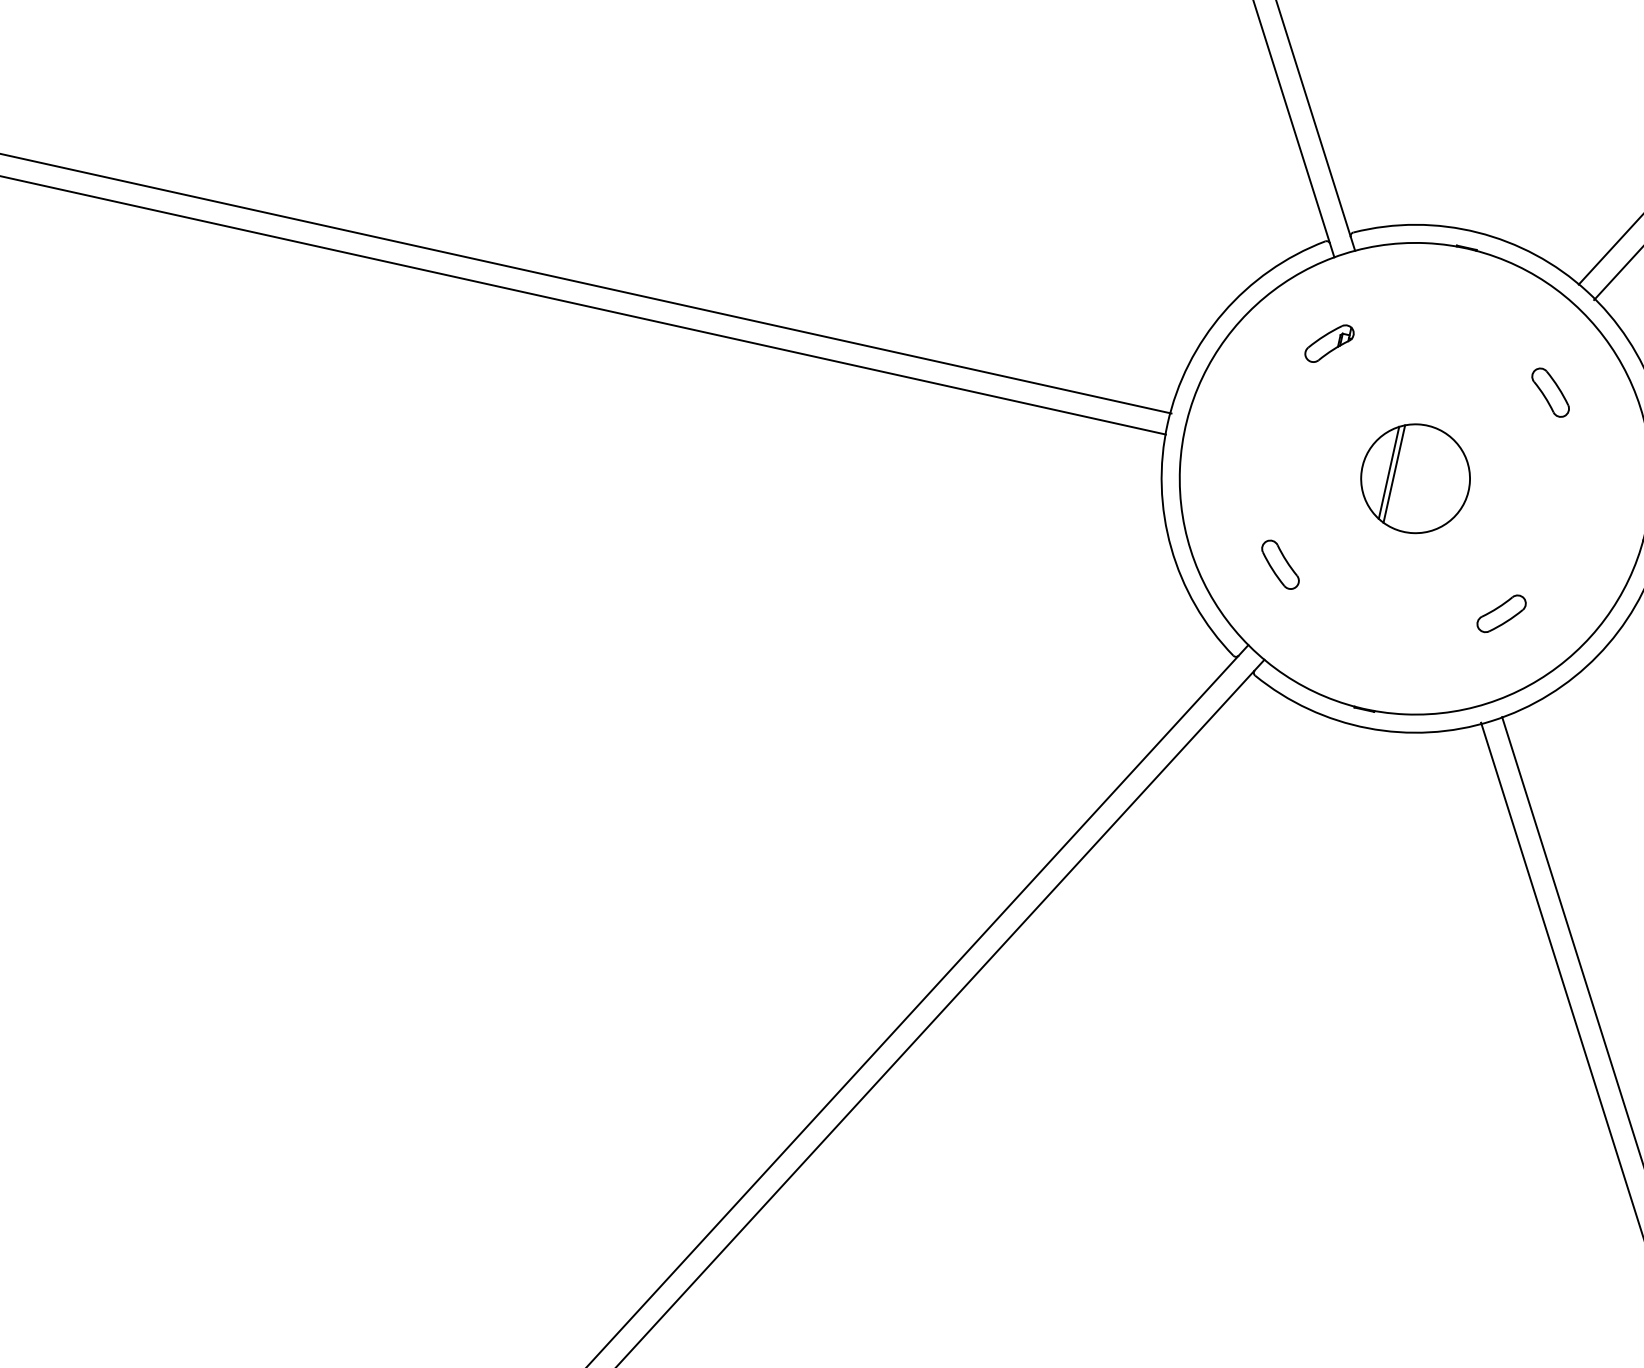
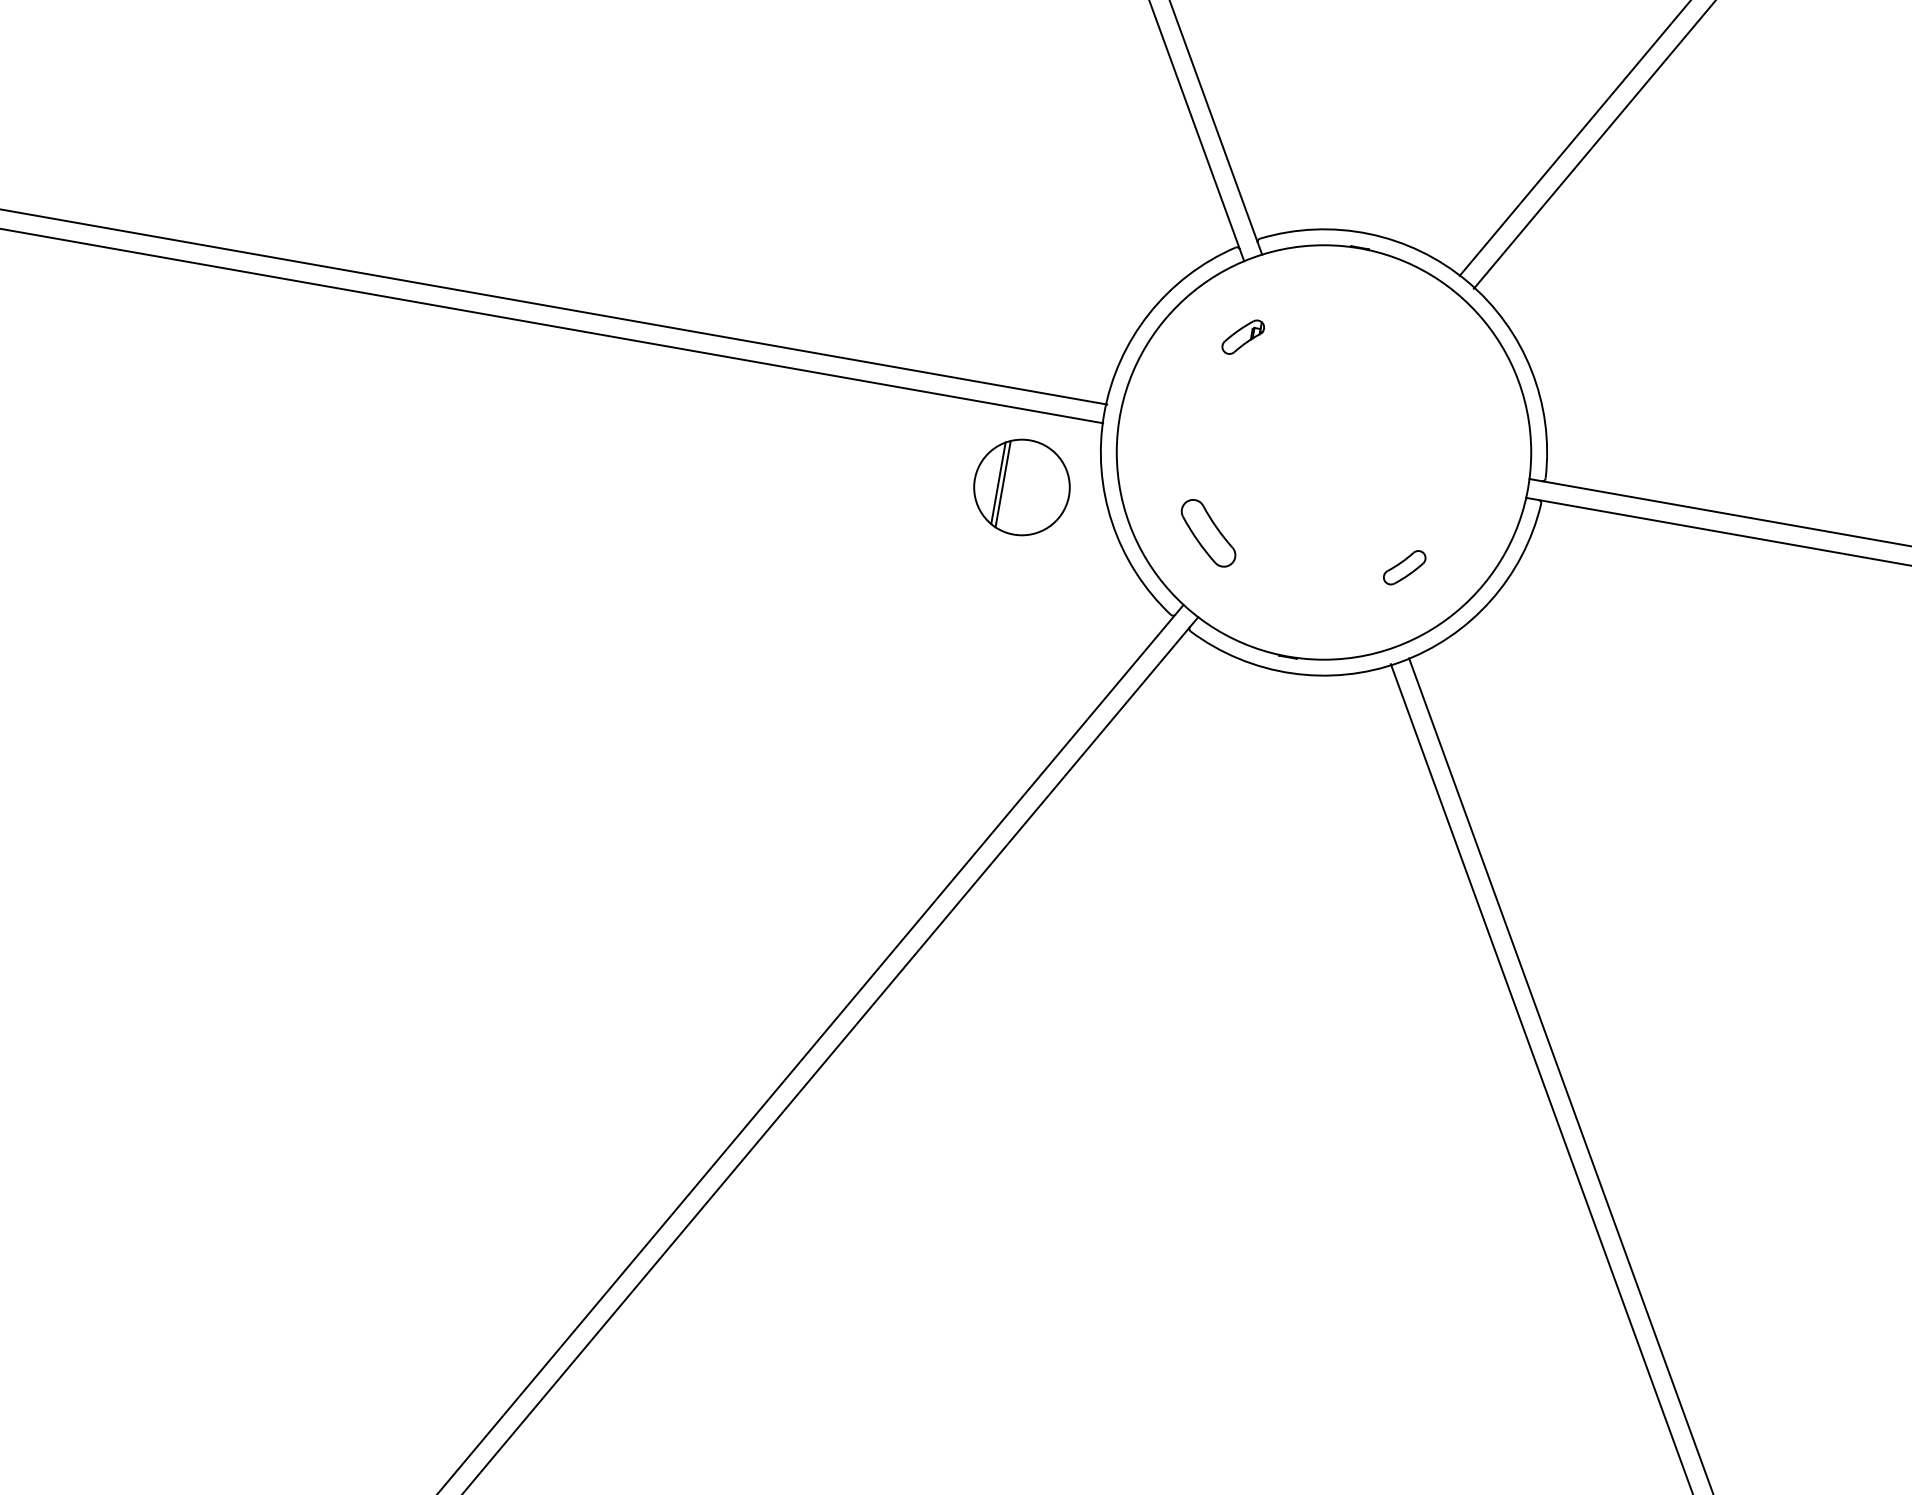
part: (1549, 392) -> (1438, 371), removed
part: (1415, 478) -> (1021, 487), moved
part: (1280, 564) -> (1208, 532), size x1.6

